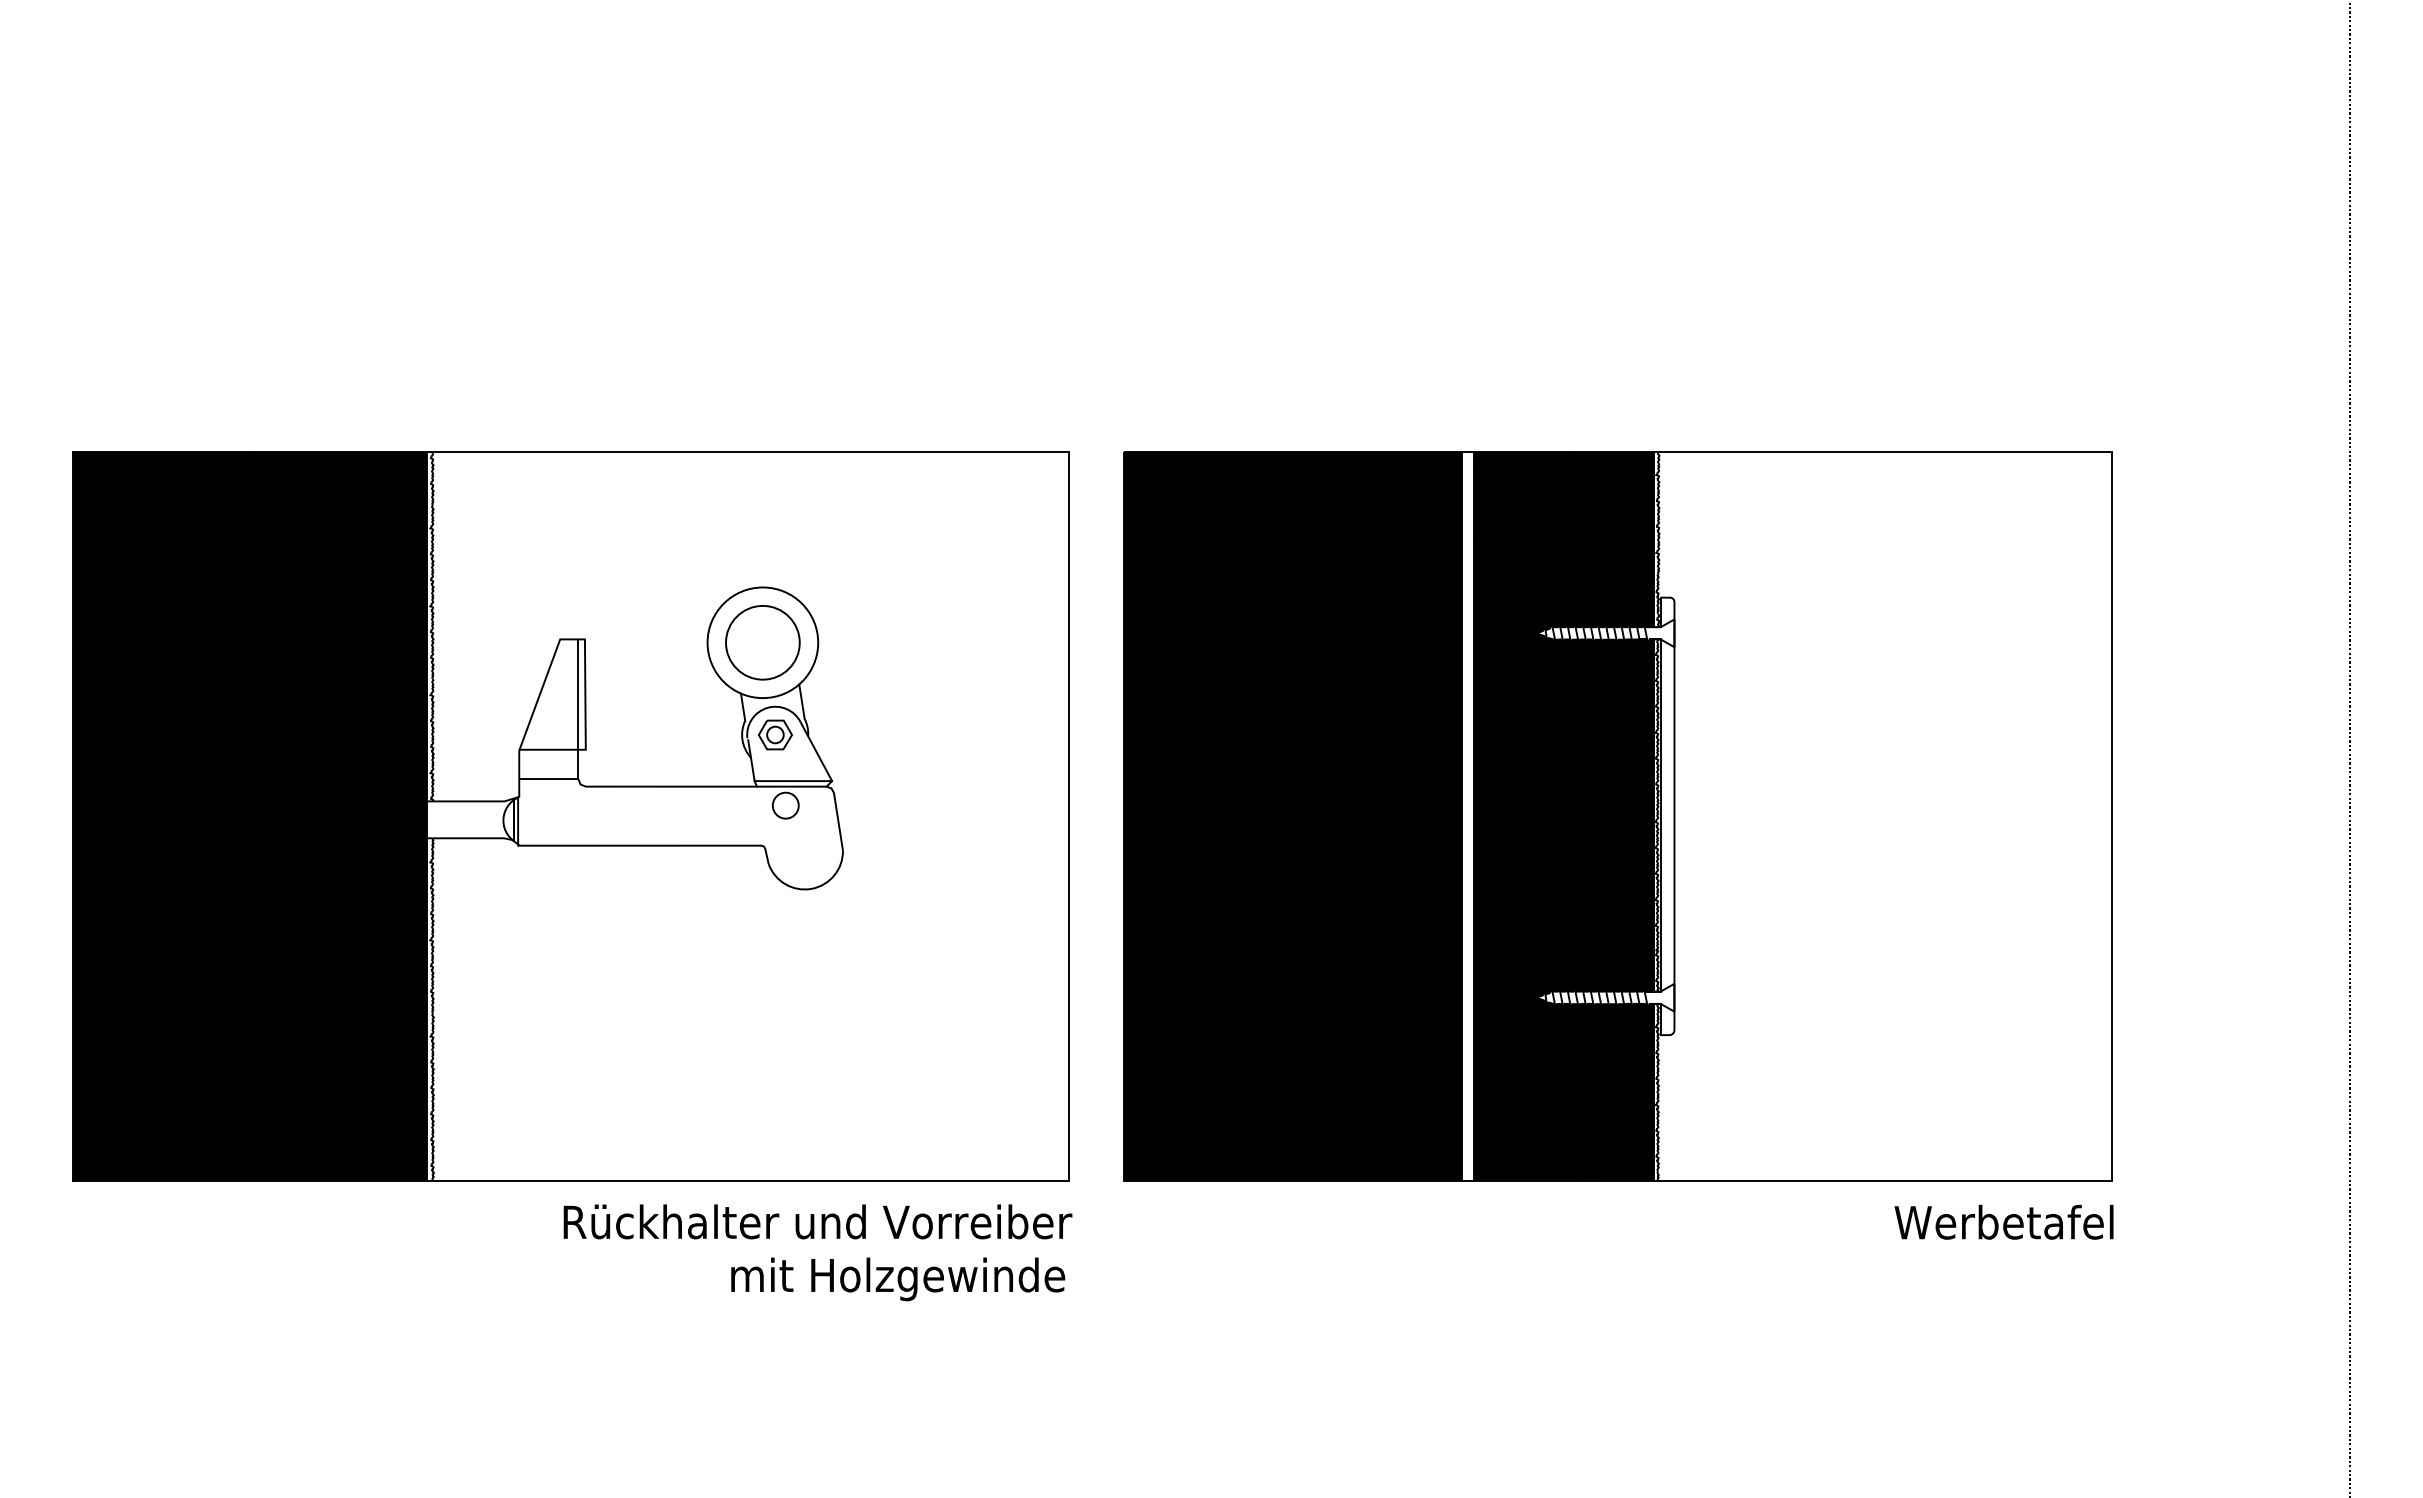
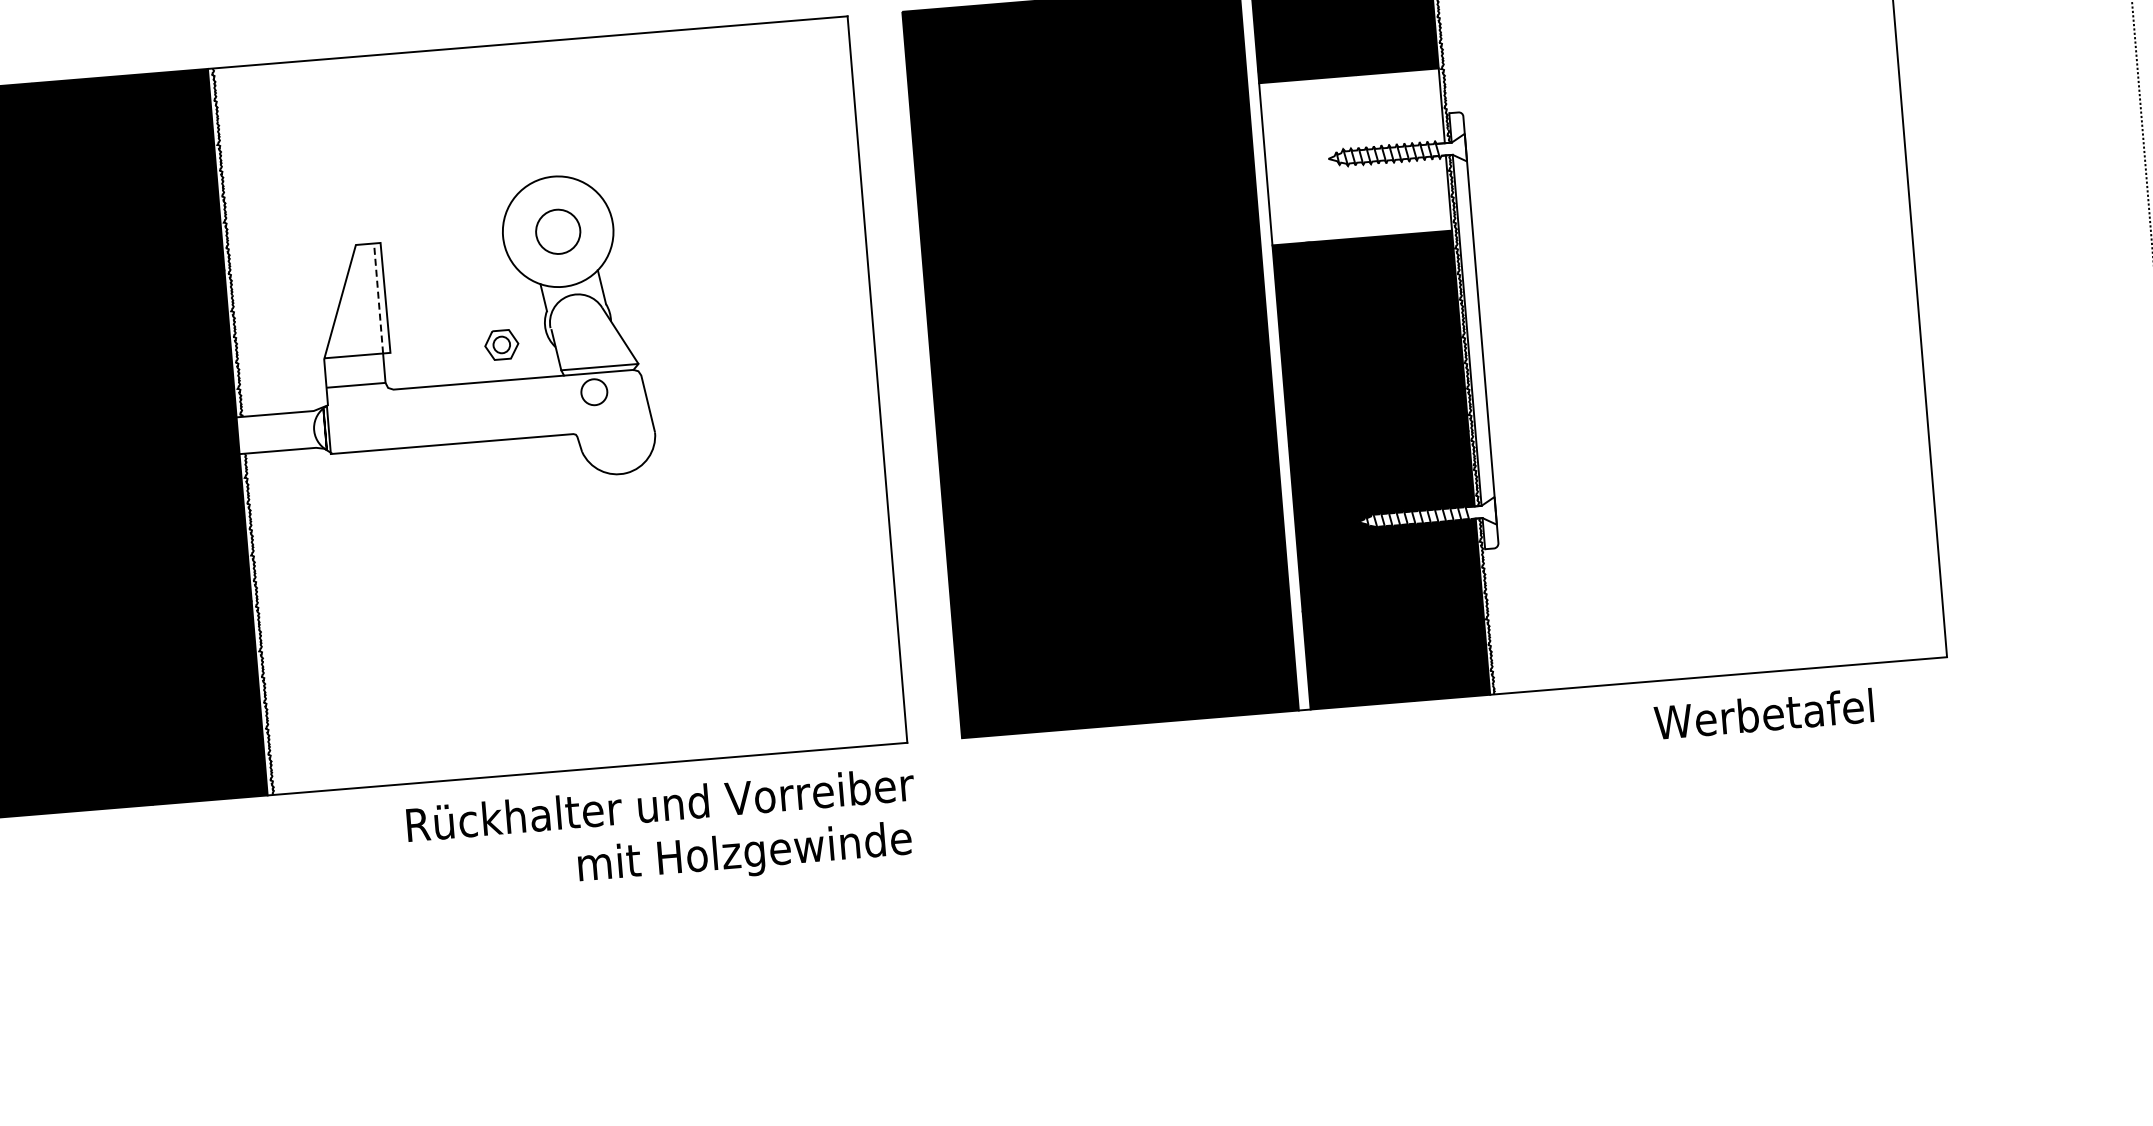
fill: (1563, 633) -> (1355, 156), removed
circle: (762, 642) -> (557, 231), size x0.6
line: (578, 694) -> (378, 298), solid -> dashed
part: (775, 734) -> (501, 344), moved
text: (2003, 1221) -> (1763, 713), moved

